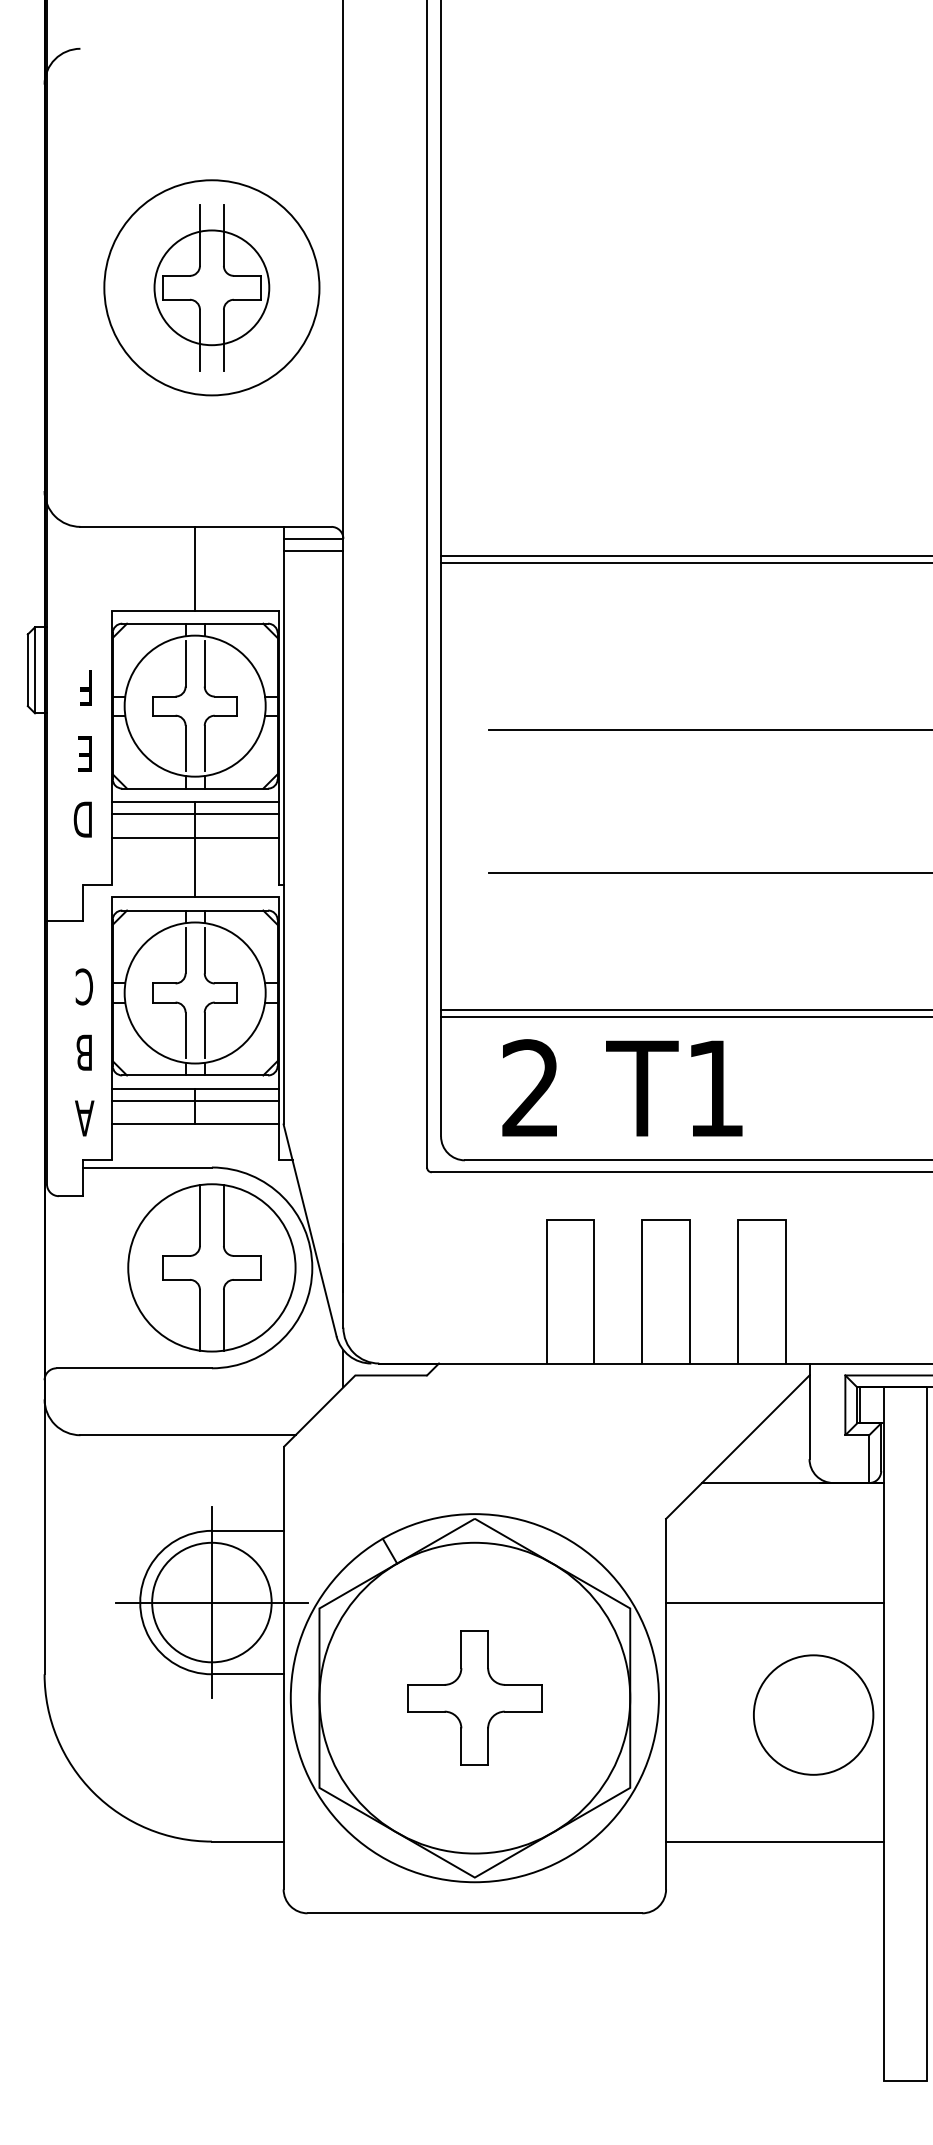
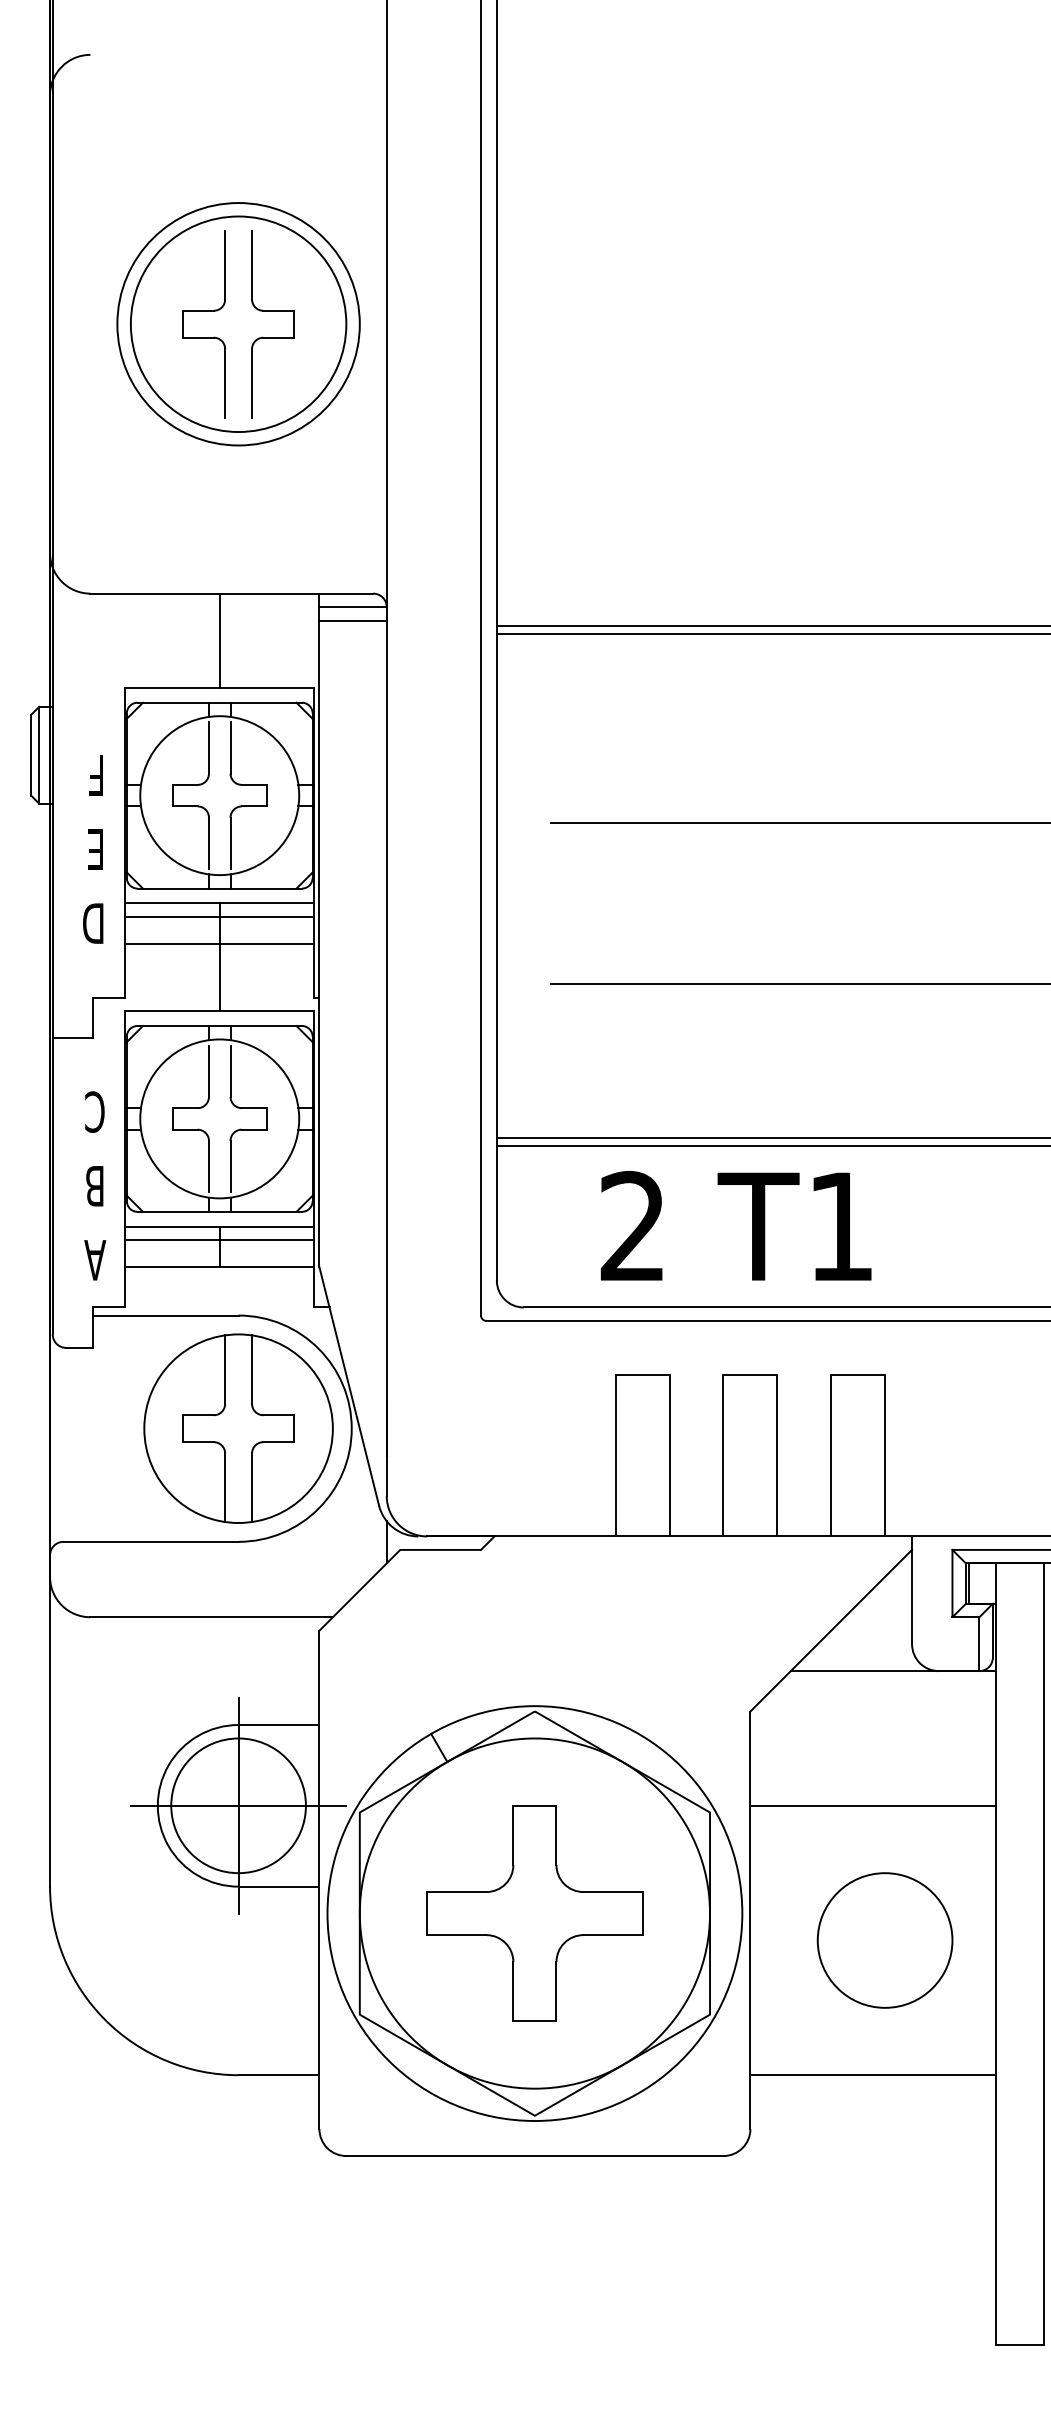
circle: (211, 287) -> (238, 323), size x1.67
text: (622, 1087) -> (736, 1225), moved
part: (474, 1698) -> (534, 1913), size x1.43
circle: (813, 1714) -> (884, 1939), moved

